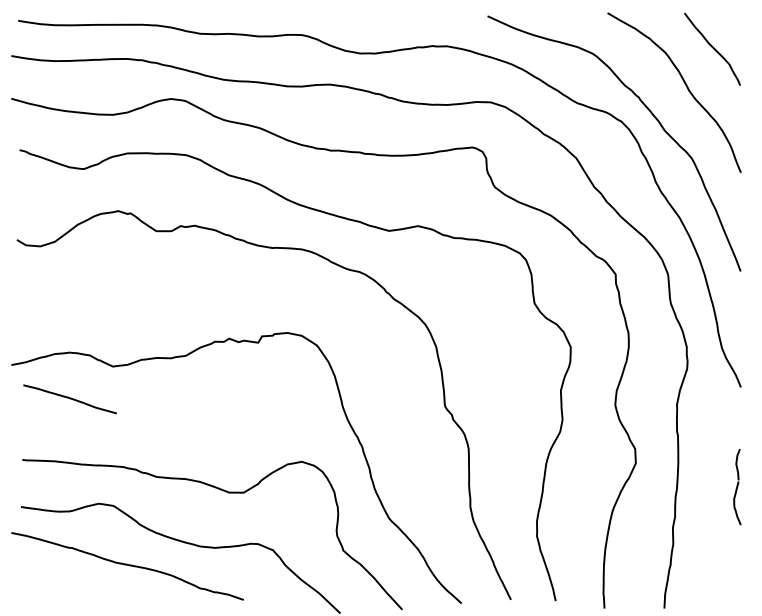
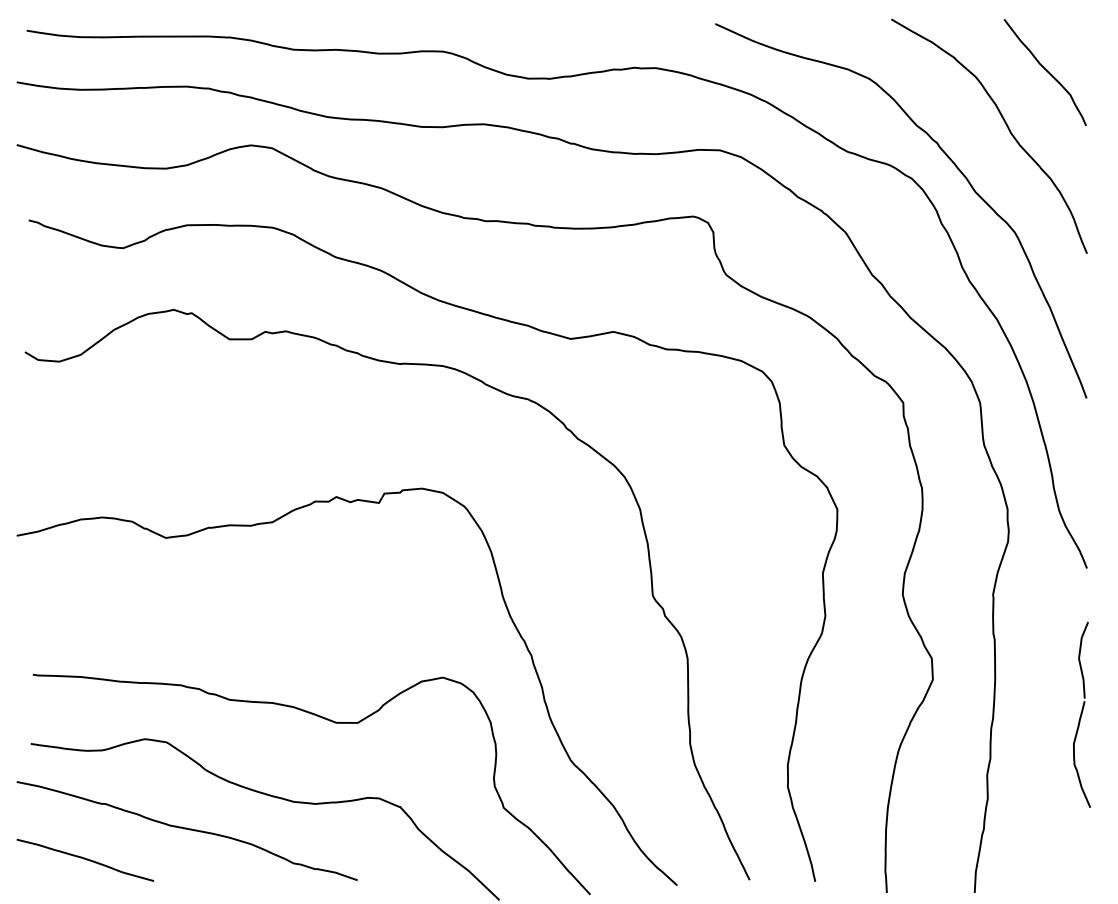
curve: (69, 399) -> (84, 860), moved
part: (737, 486) -> (1081, 713), size x1.67

